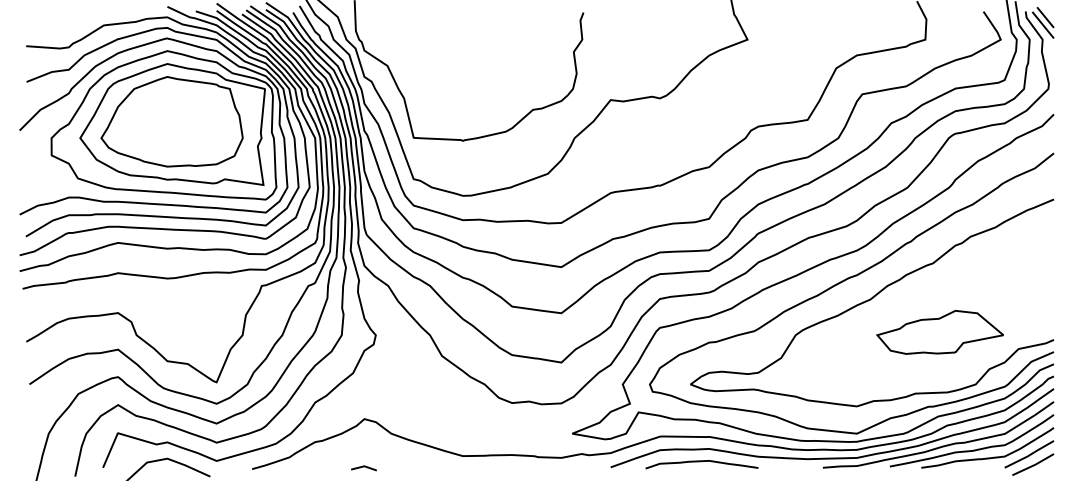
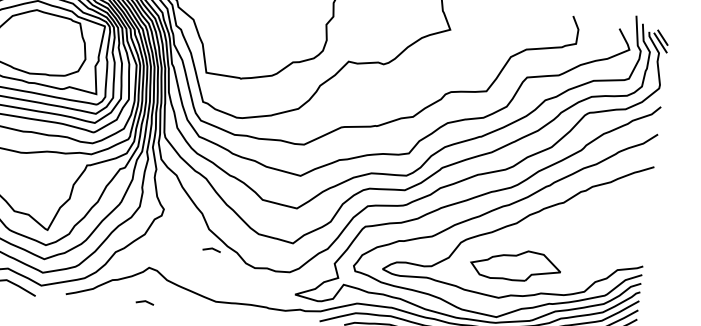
part: (939, 332) -> (515, 265), moved
line: (448, 383) -> (211, 249), added

